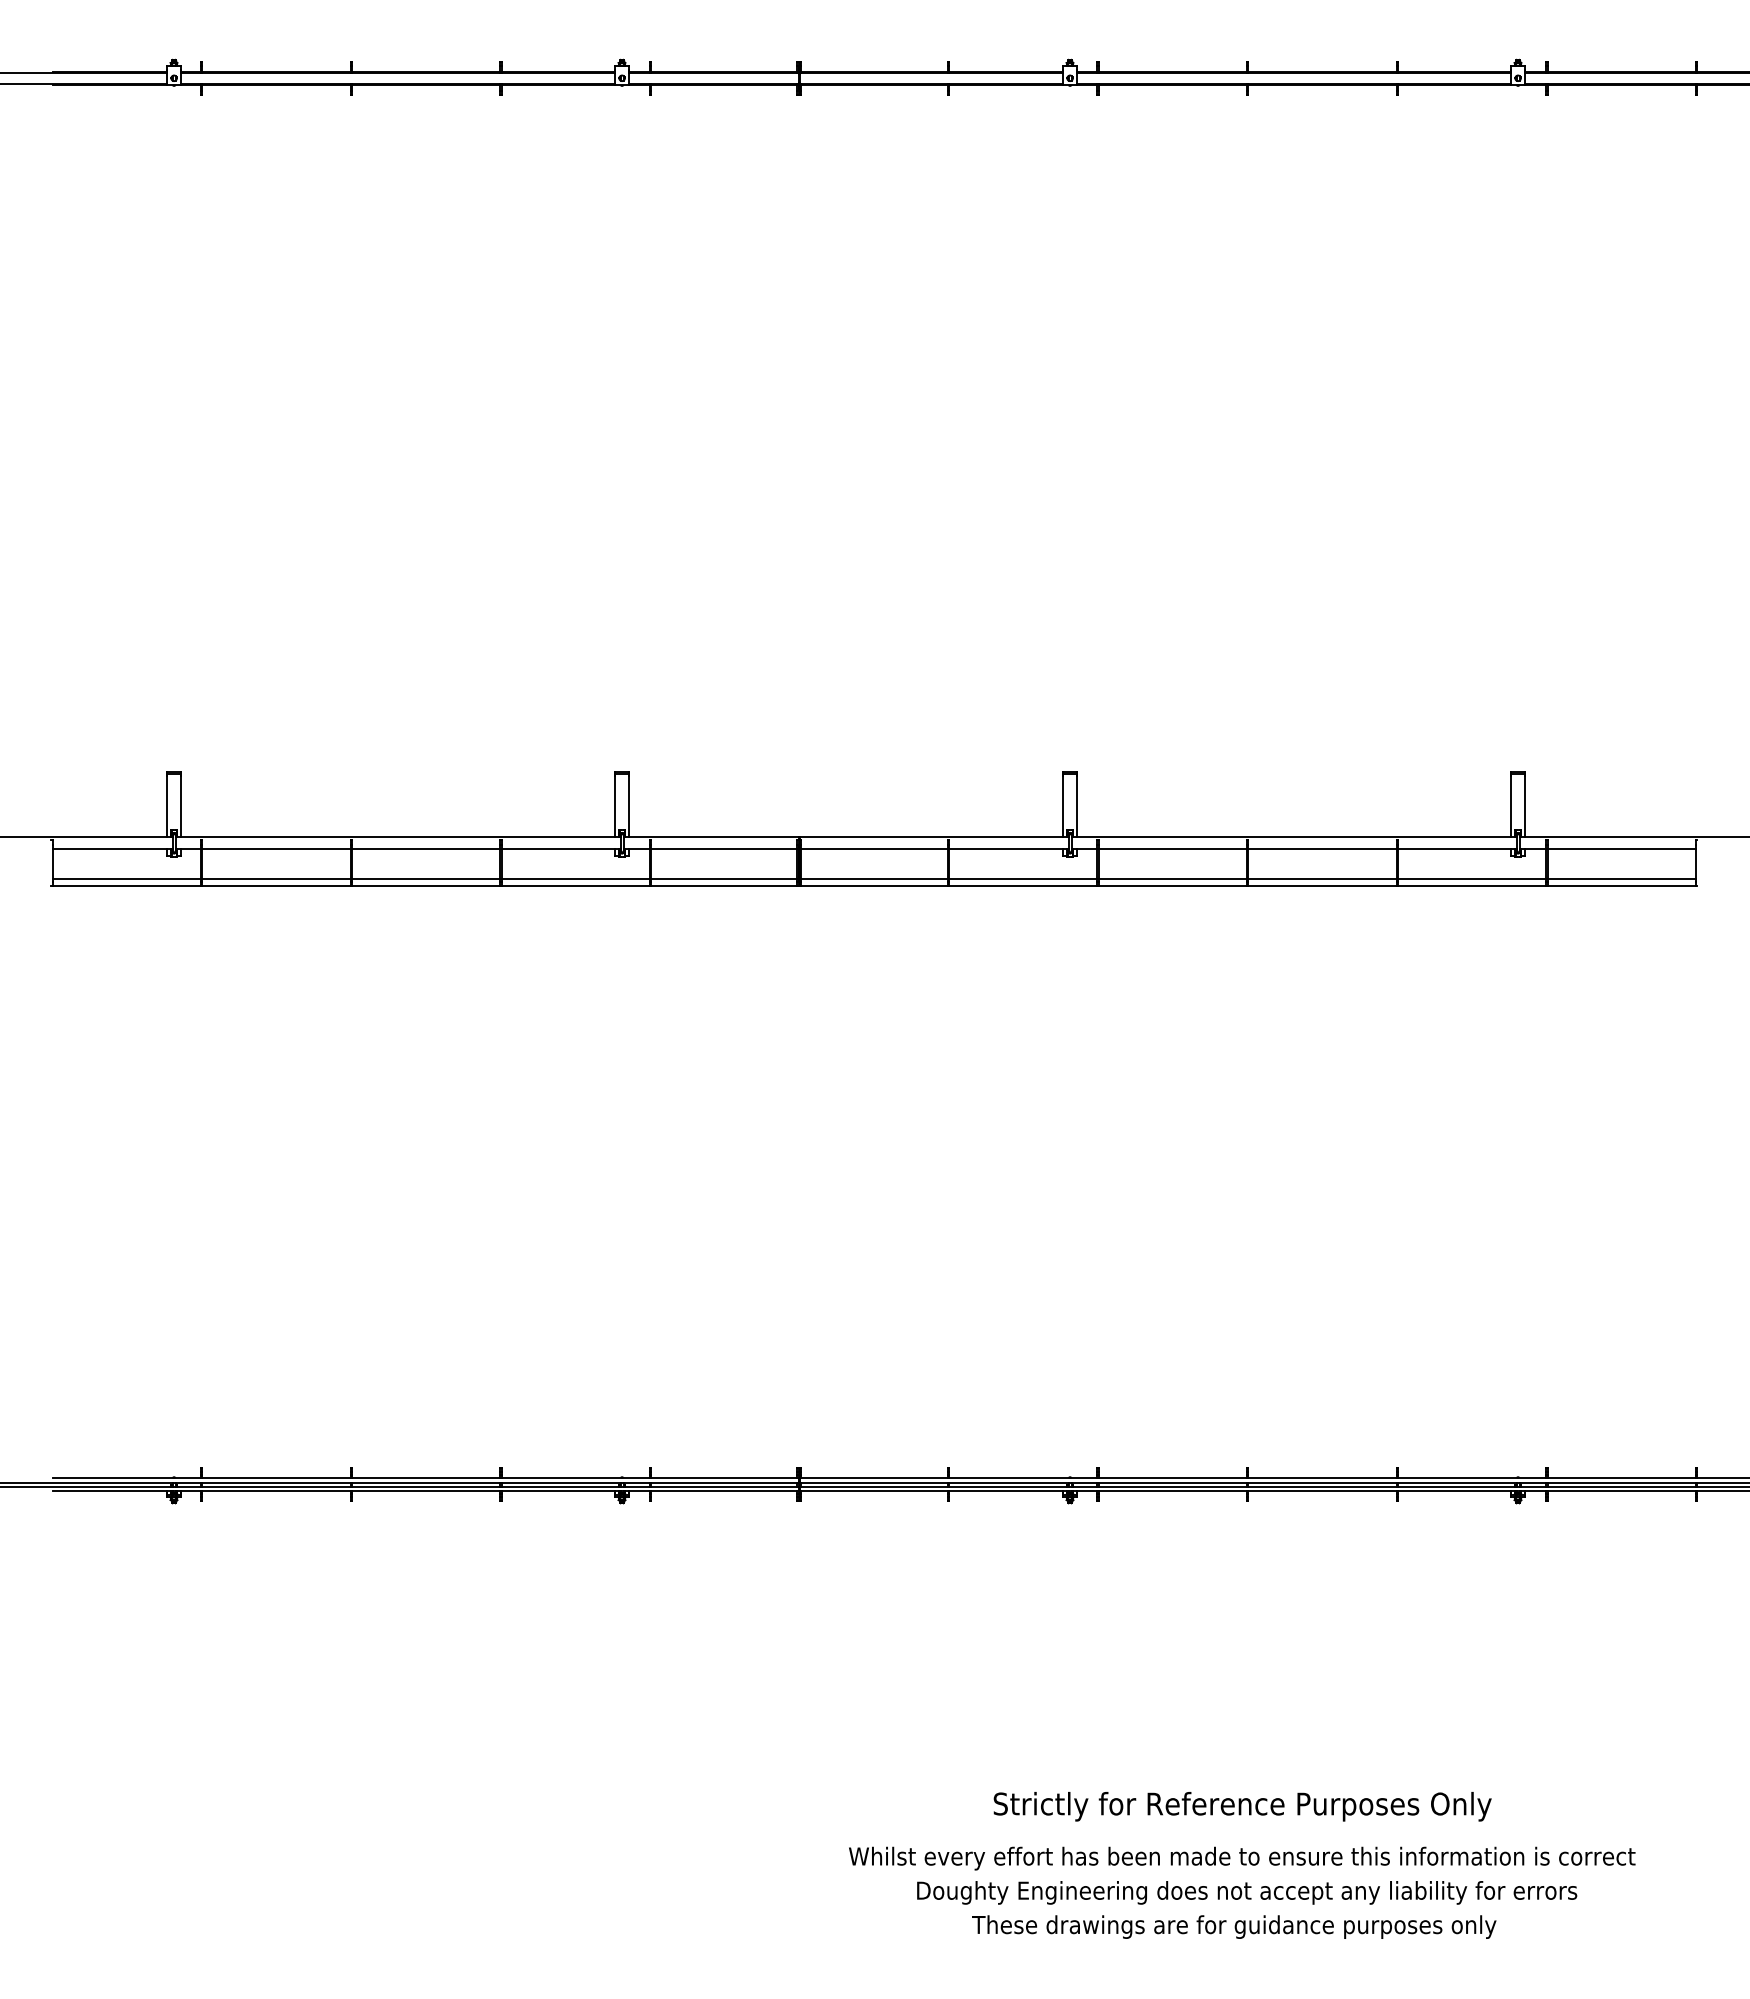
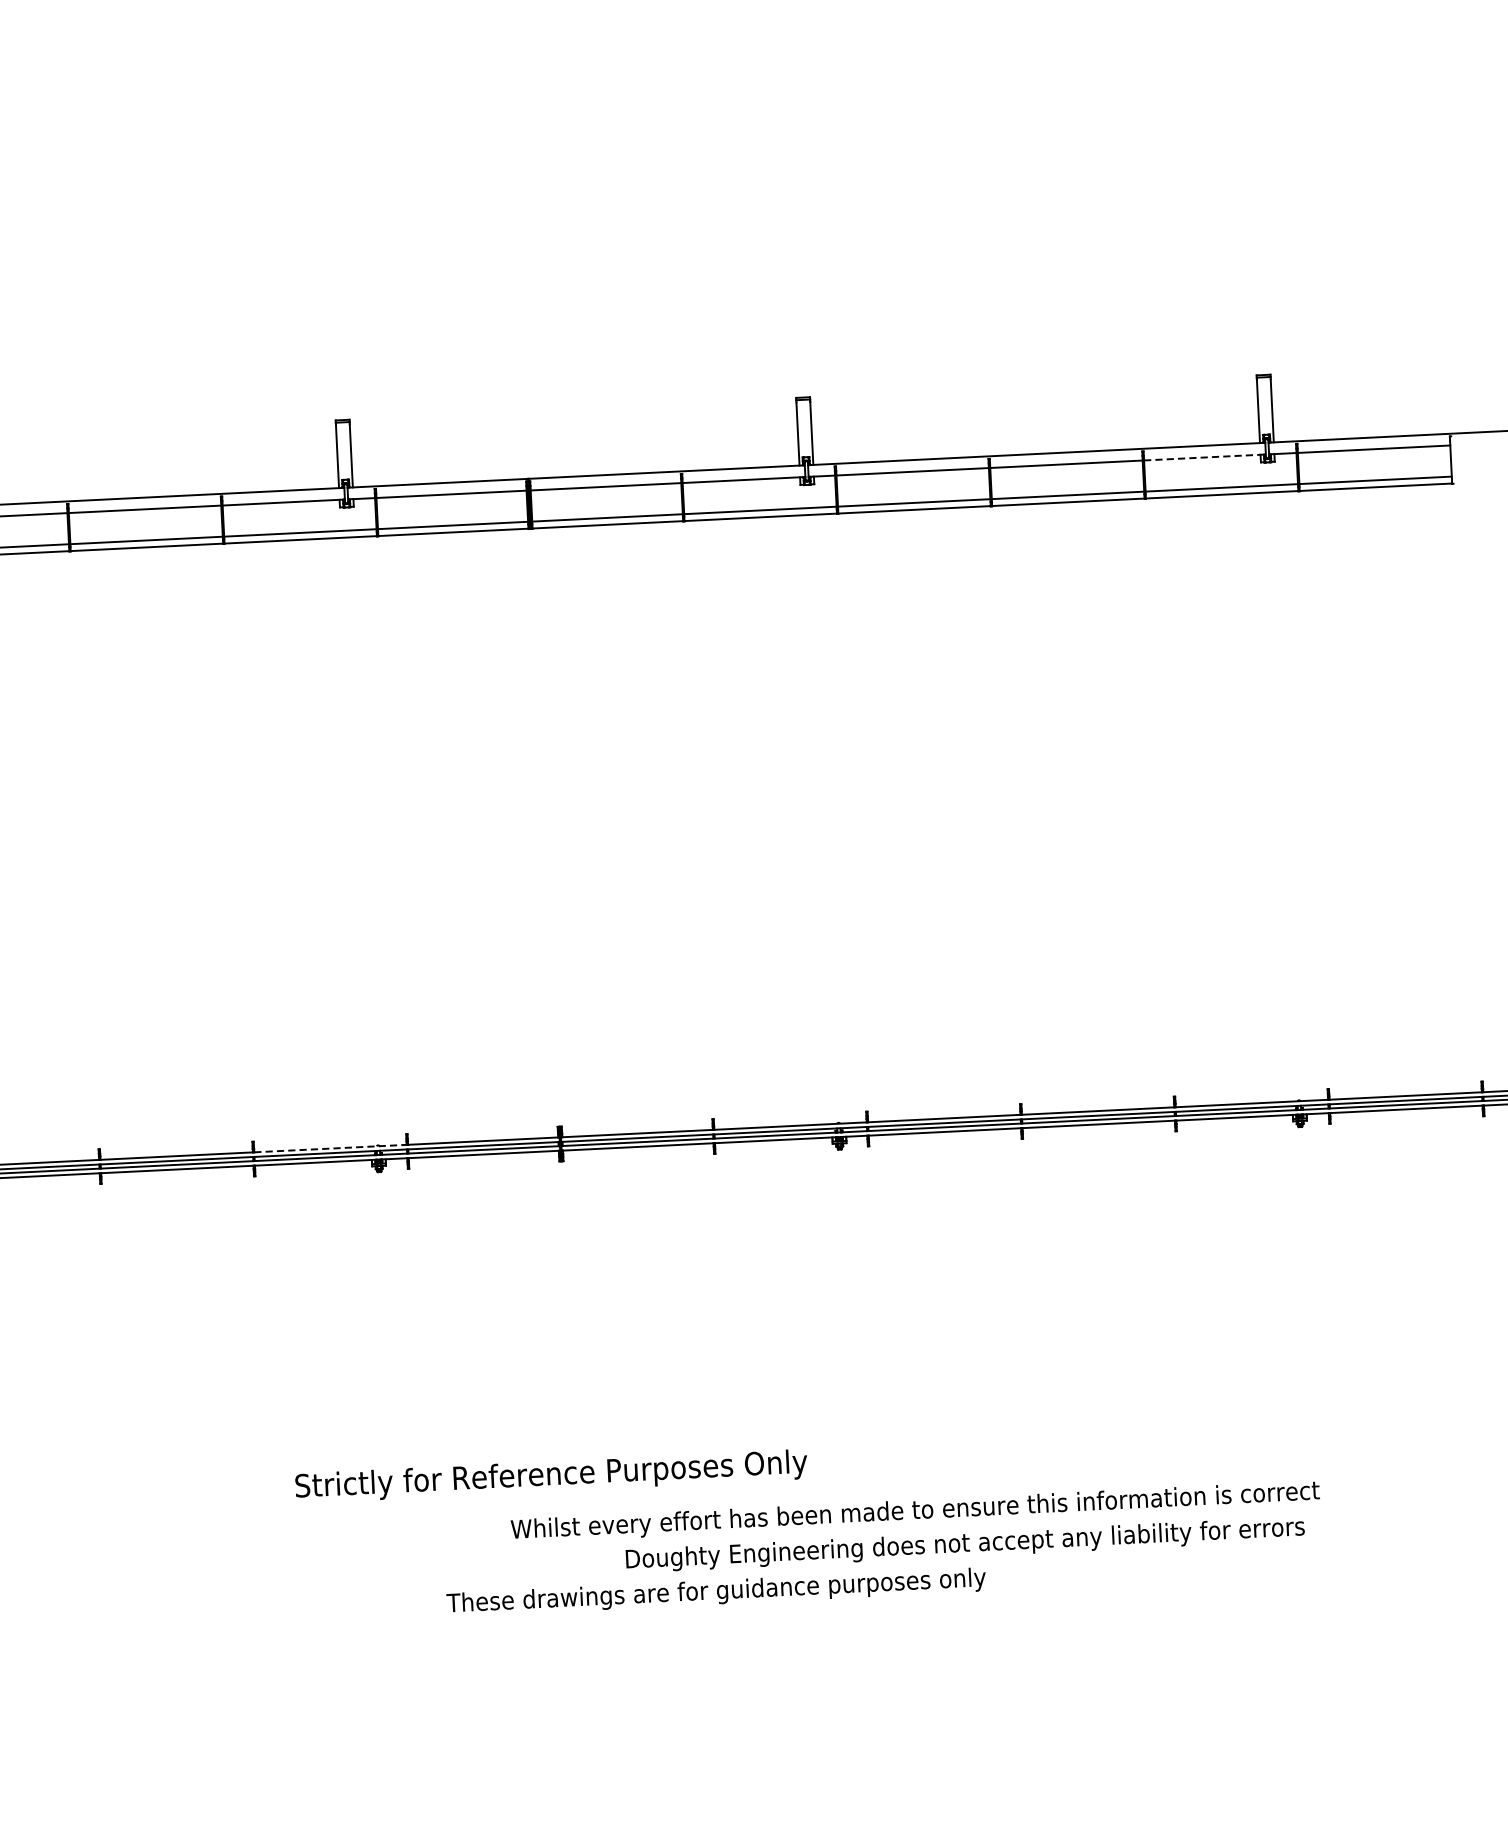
line: (1457, 848) -> (1205, 457), solid -> dashed
line: (576, 1478) -> (331, 1148), solid -> dashed
text: (1242, 1806) -> (551, 1476), moved
text: (1242, 1858) -> (915, 1511), moved
text: (1247, 1892) -> (965, 1544), moved
text: (1234, 1926) -> (716, 1591), moved

